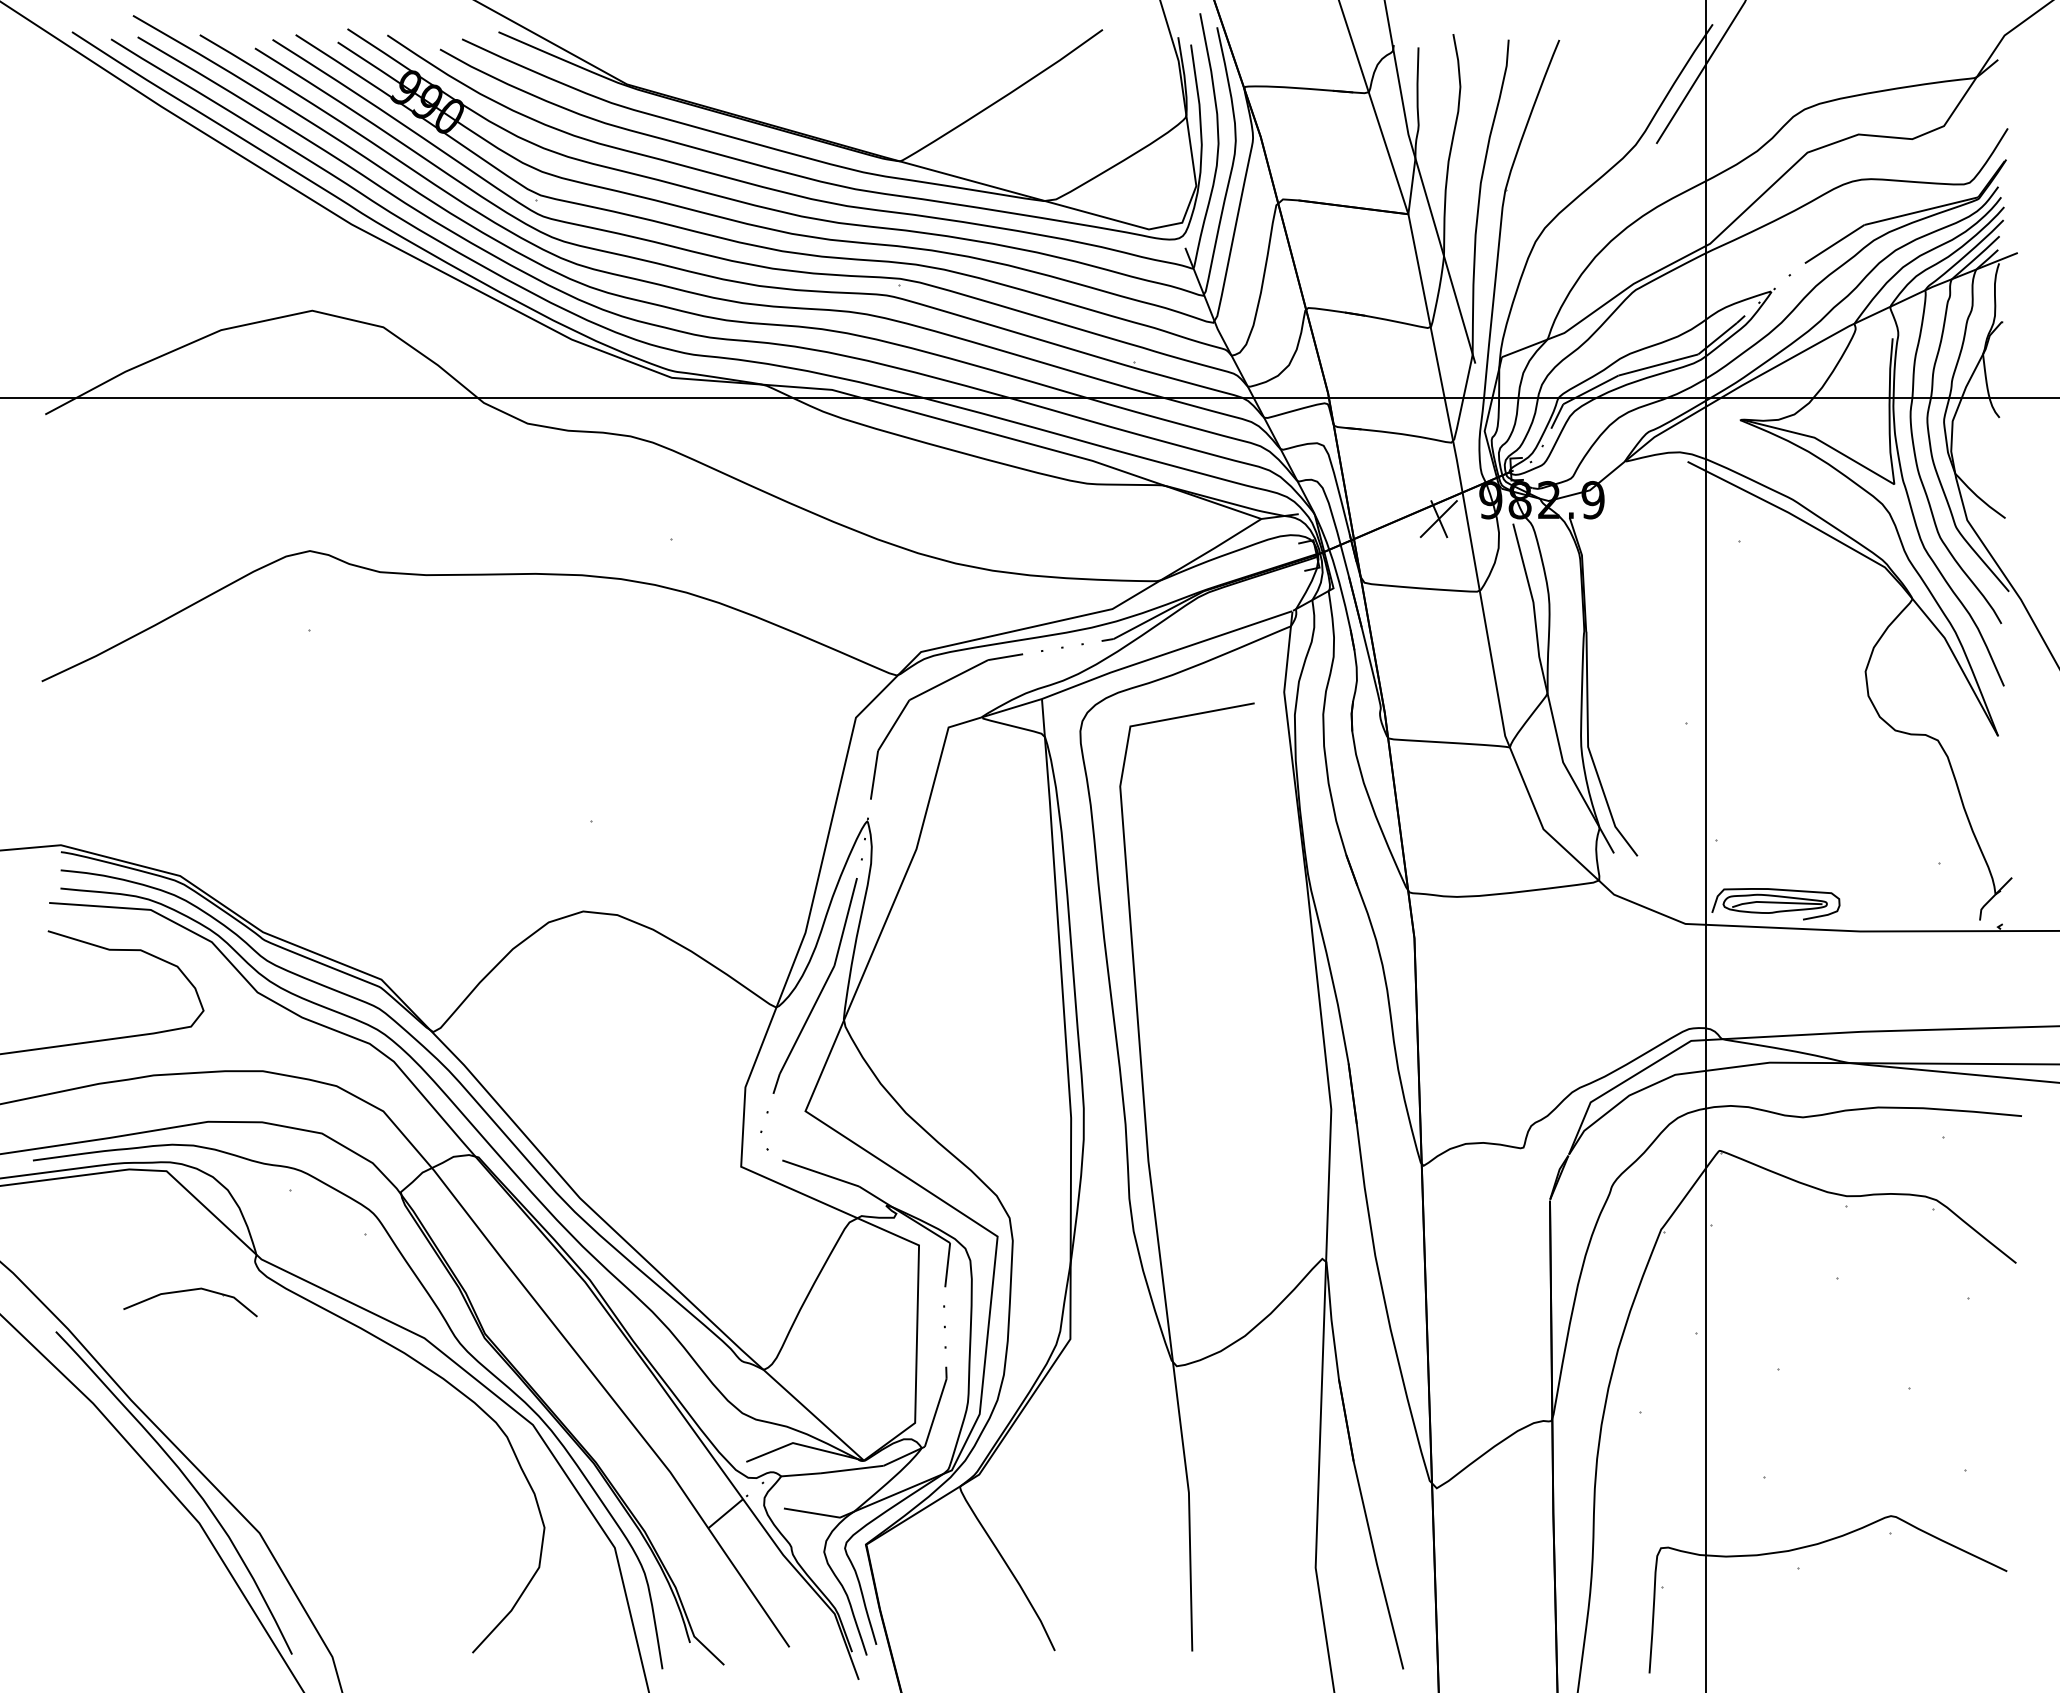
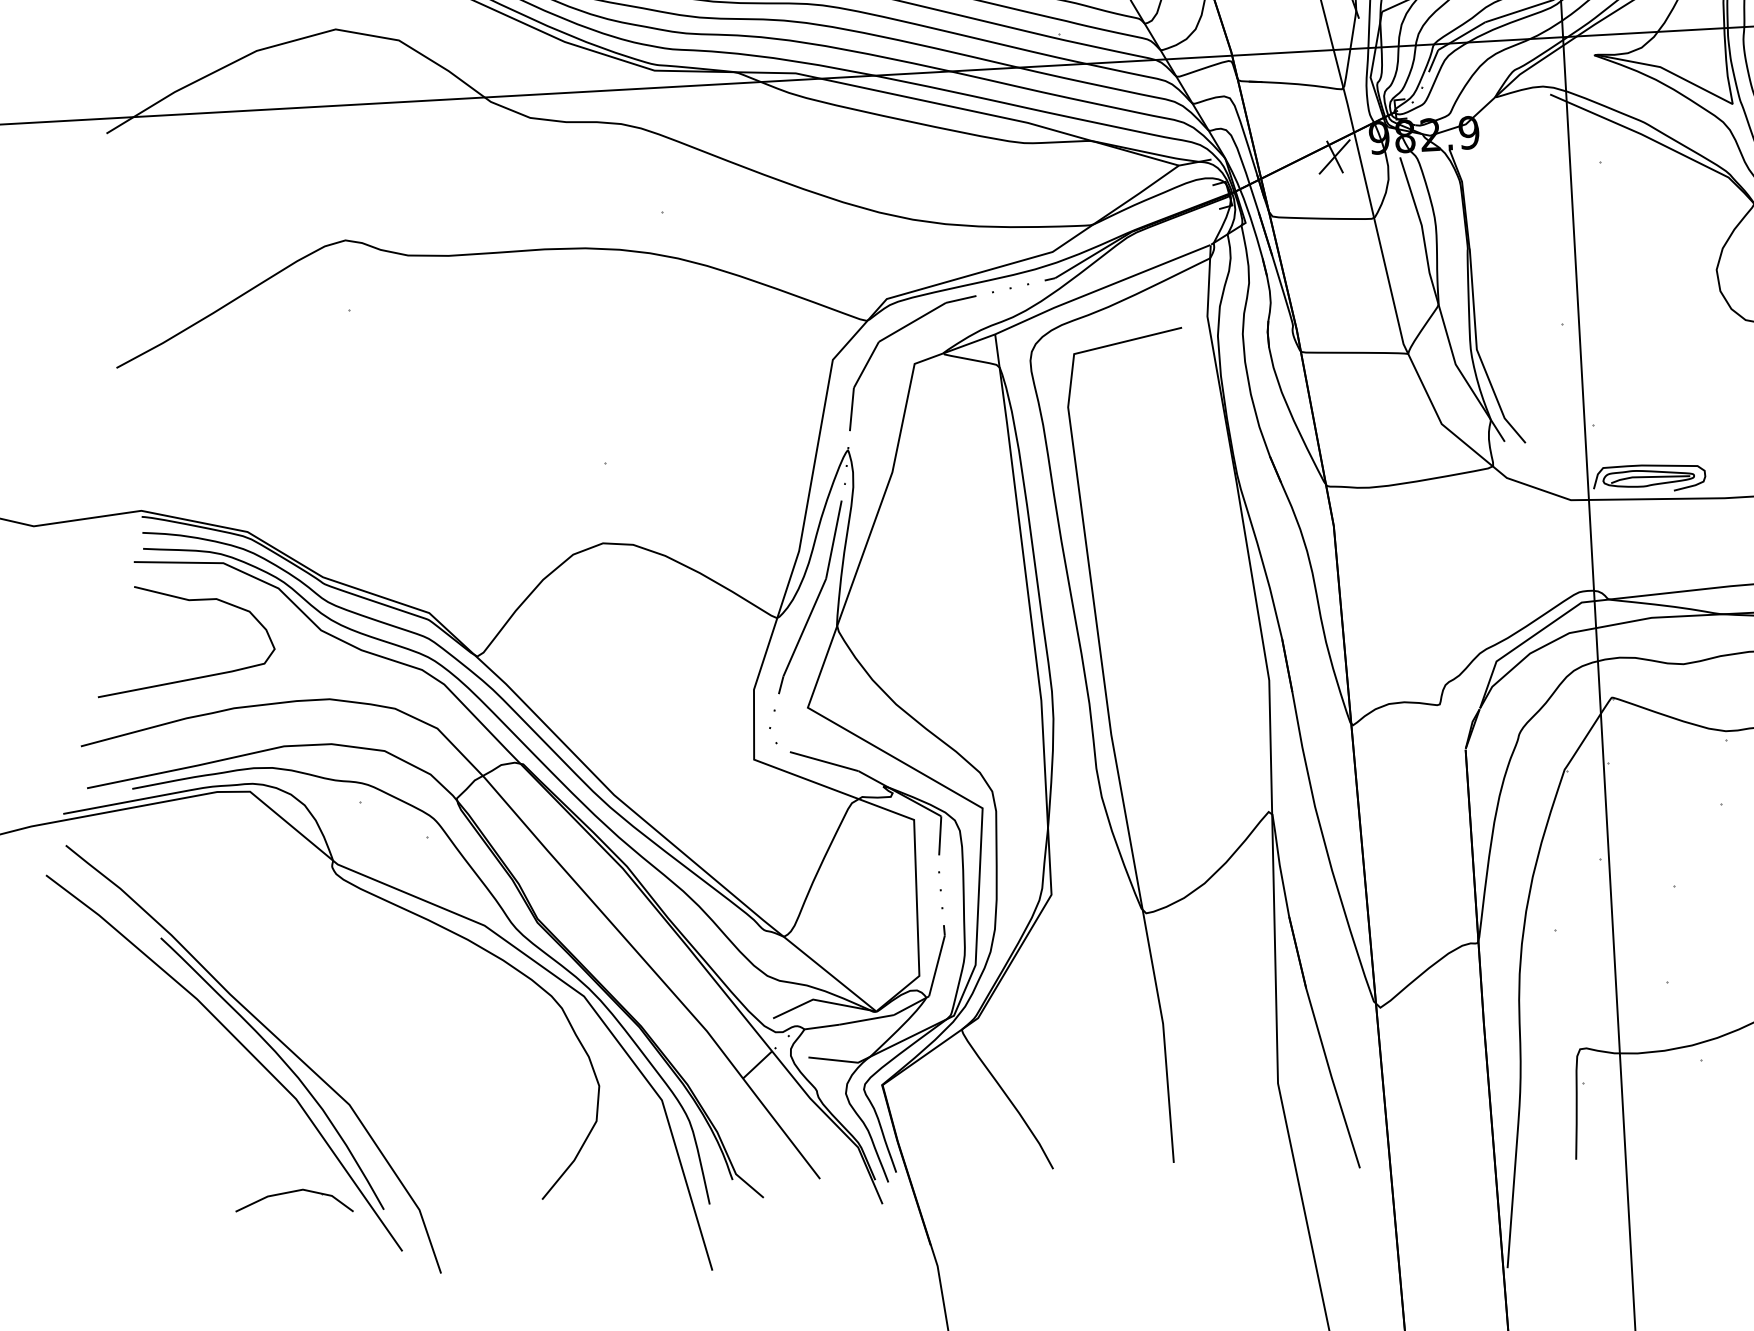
part: (189, 1291) -> (292, 1192), moved

